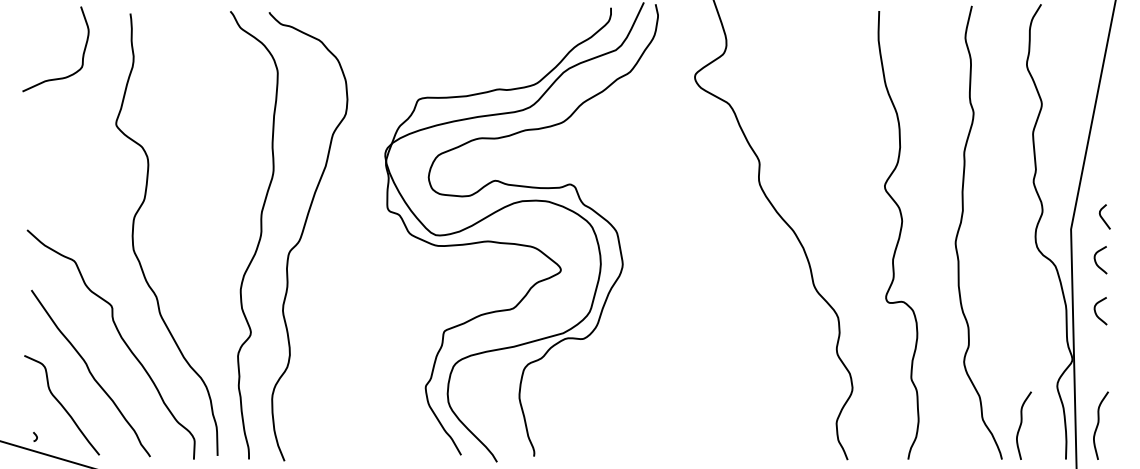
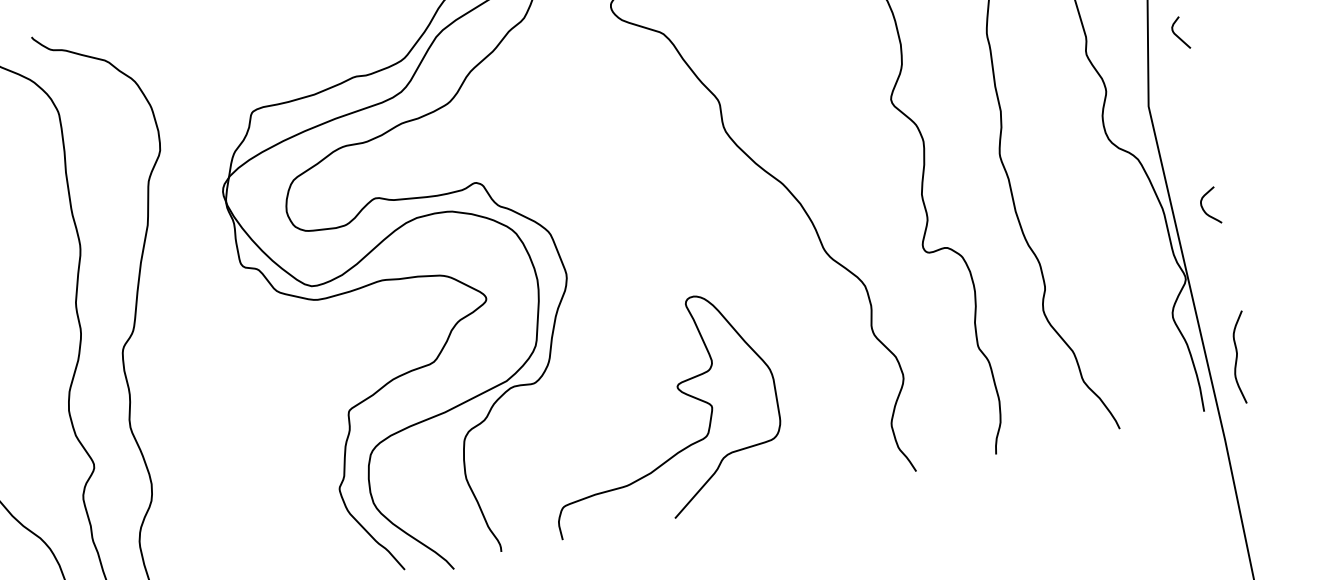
curve: (1102, 216) -> (1176, 33), moved
curve: (1096, 261) -> (1190, 142), removed
curve: (686, 365) -> (677, 390), added
curve: (1021, 425) -> (1136, 378), removed

